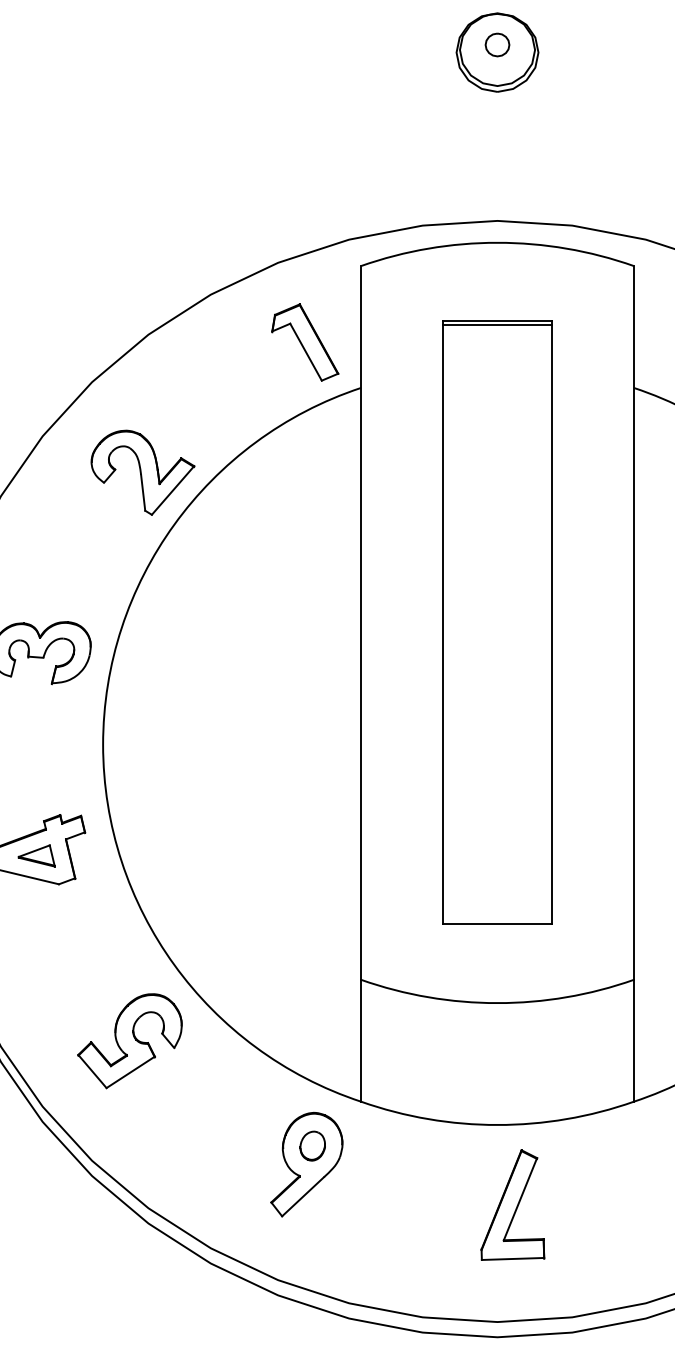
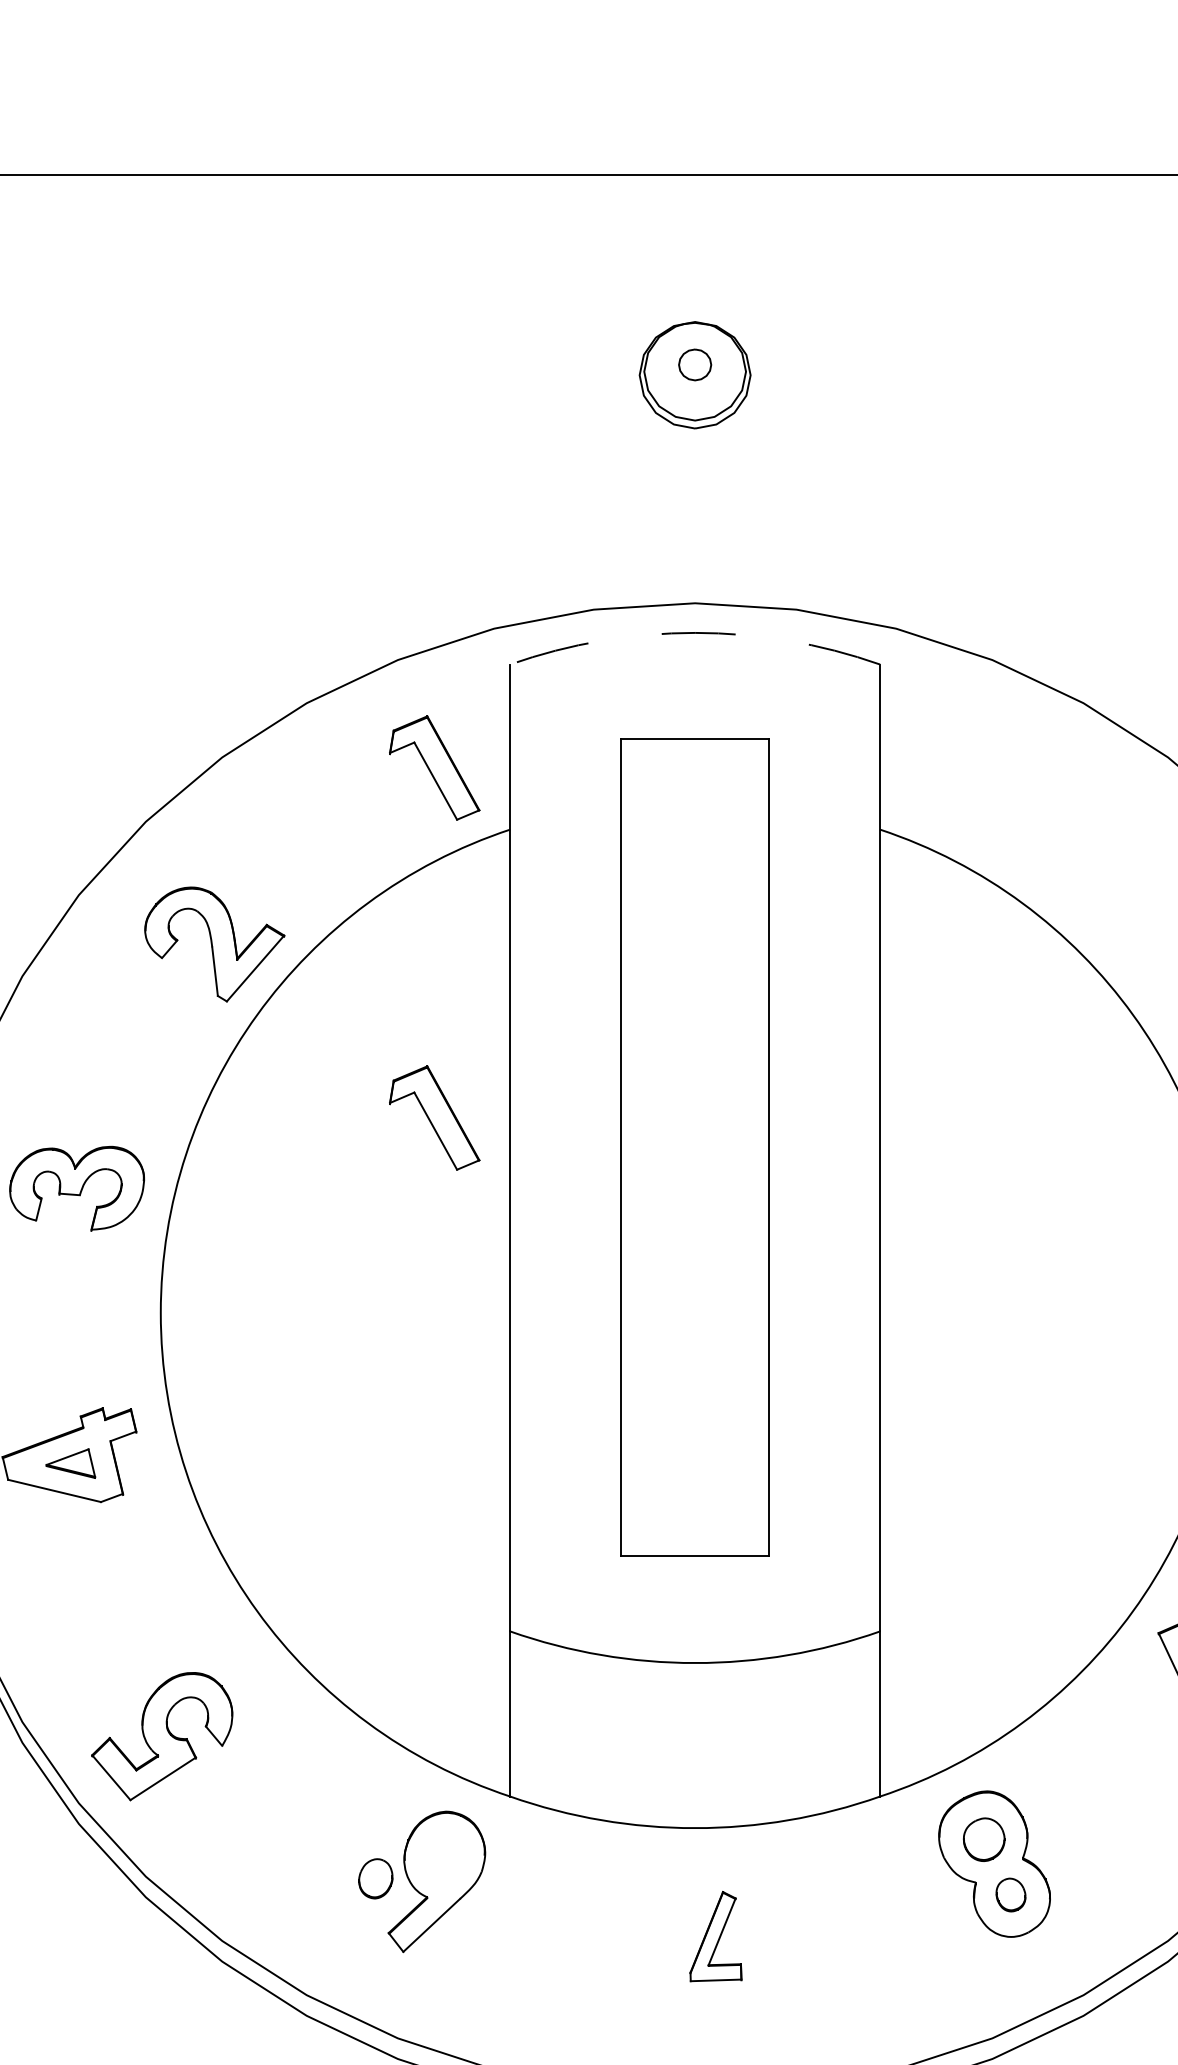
arc: (497, 242) -> (695, 632), solid -> dashed
line: (497, 325) -> (695, 744), removed
part: (305, 600) -> (434, 1117), added
part: (130, 1041) -> (162, 1736), moved
part: (312, 1145) -> (375, 1878), moved
part: (512, 1204) -> (715, 1936), size x0.6

